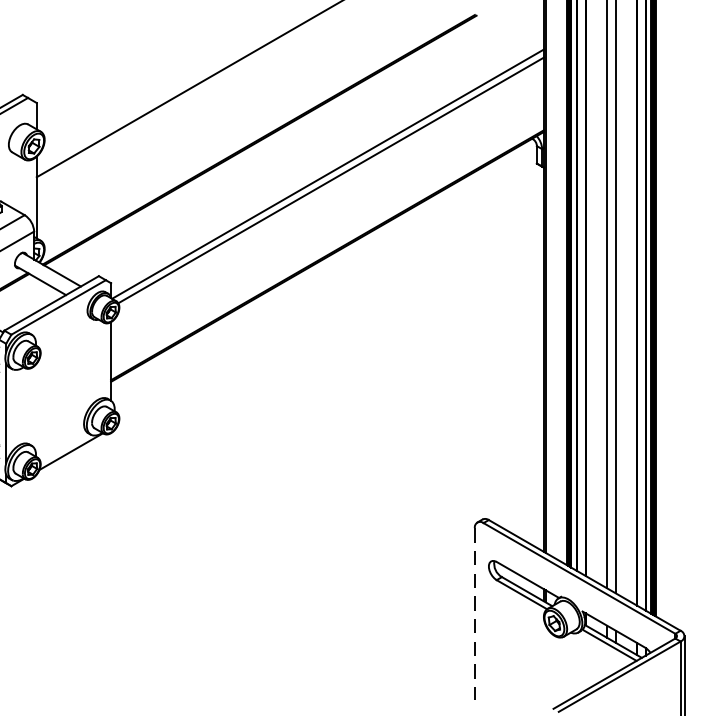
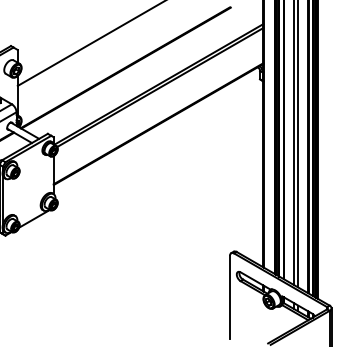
line: (473, 613) -> (229, 297), dashed -> solid

